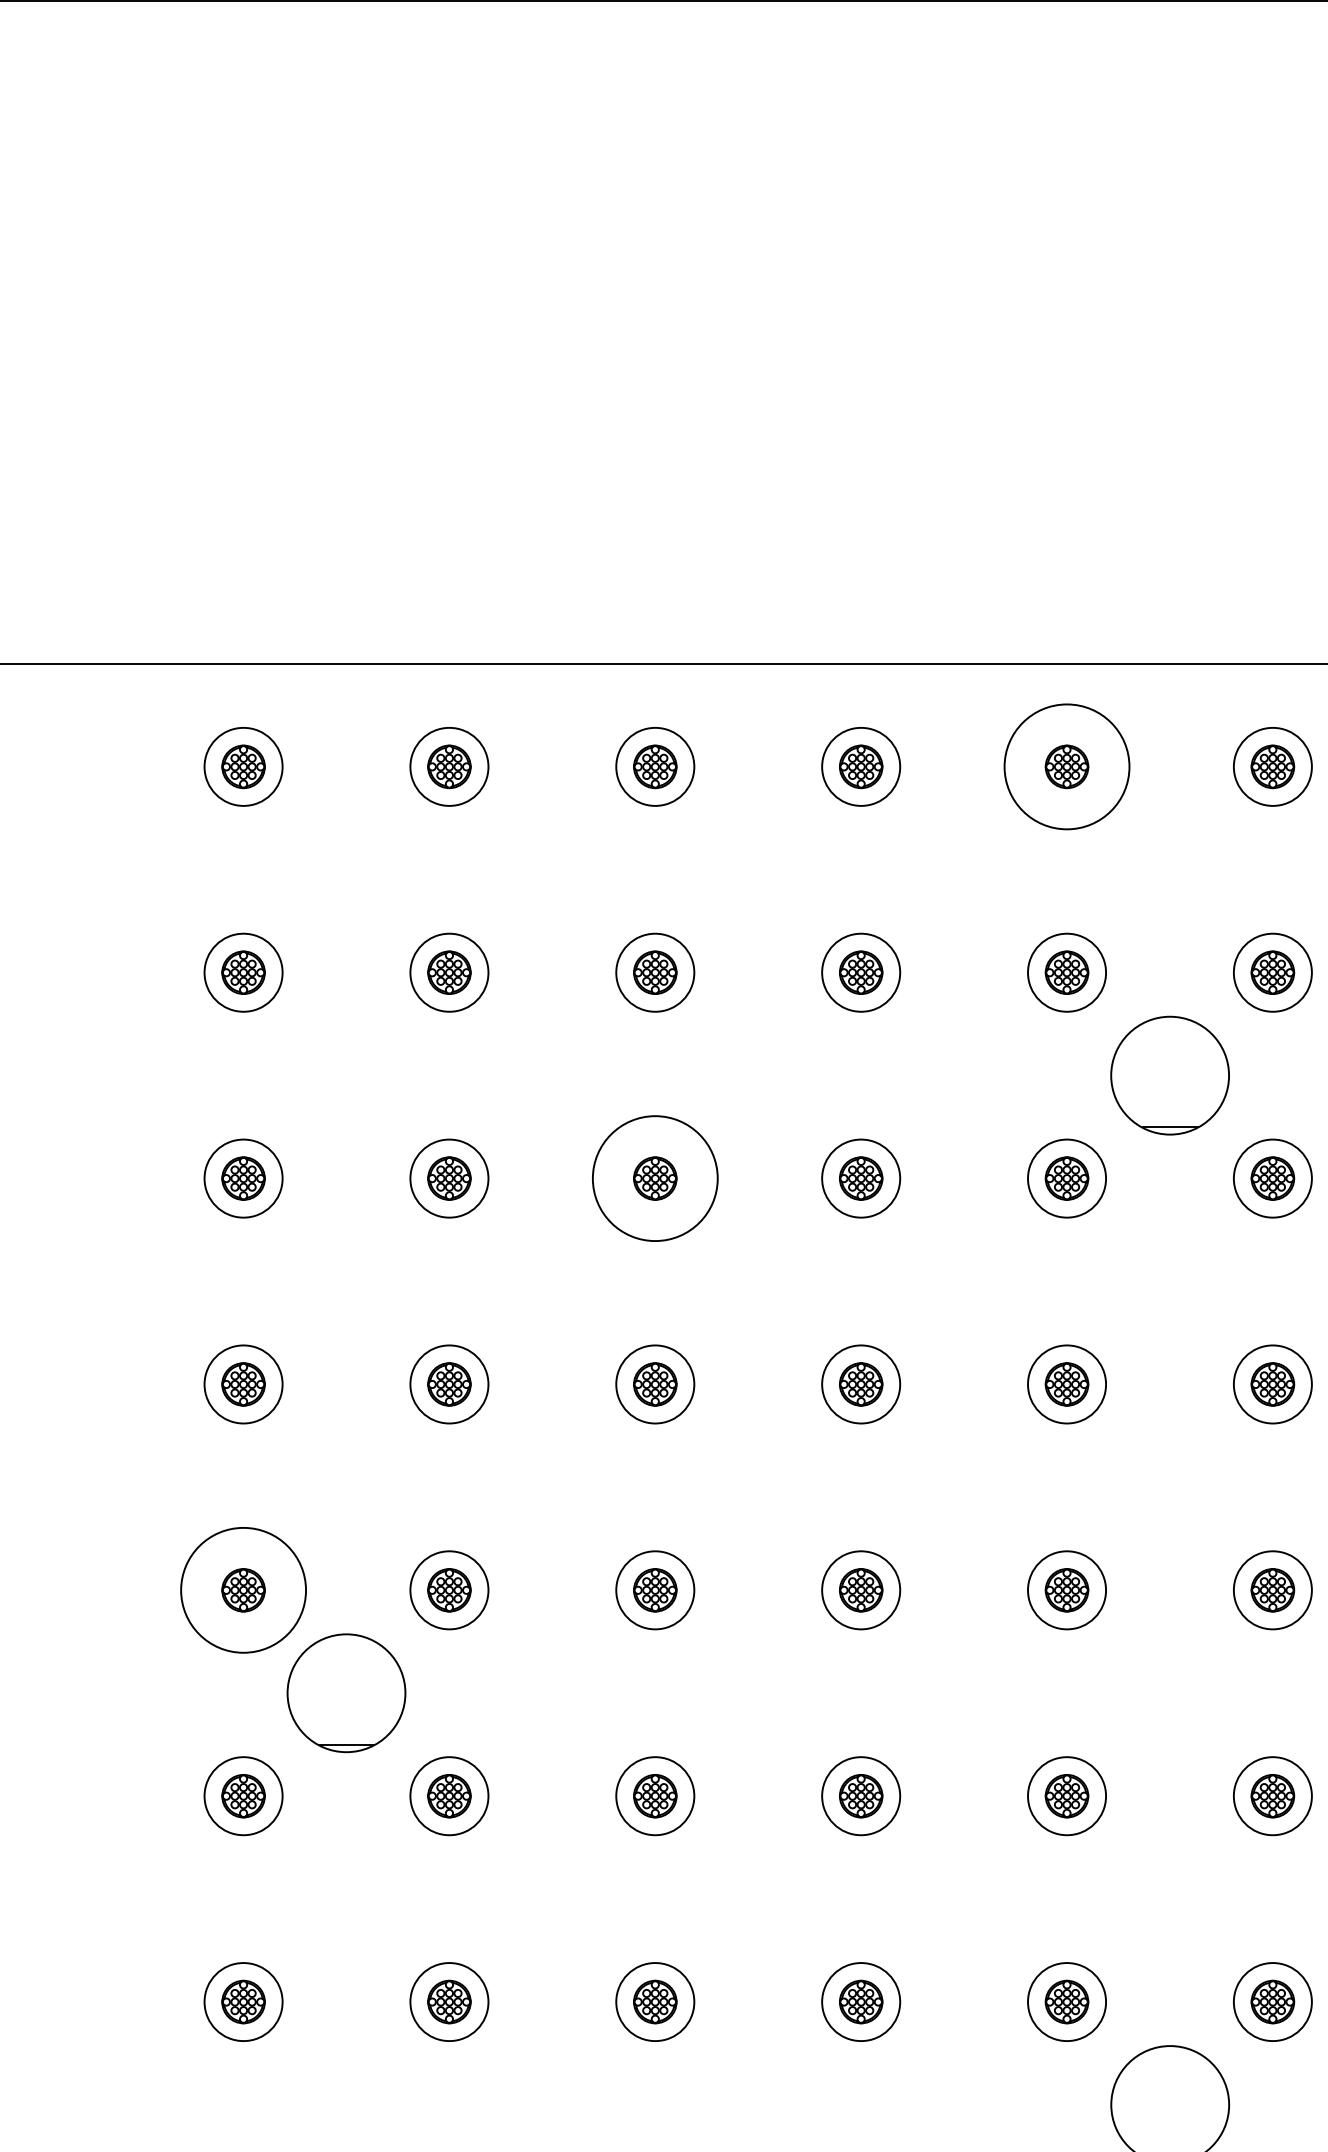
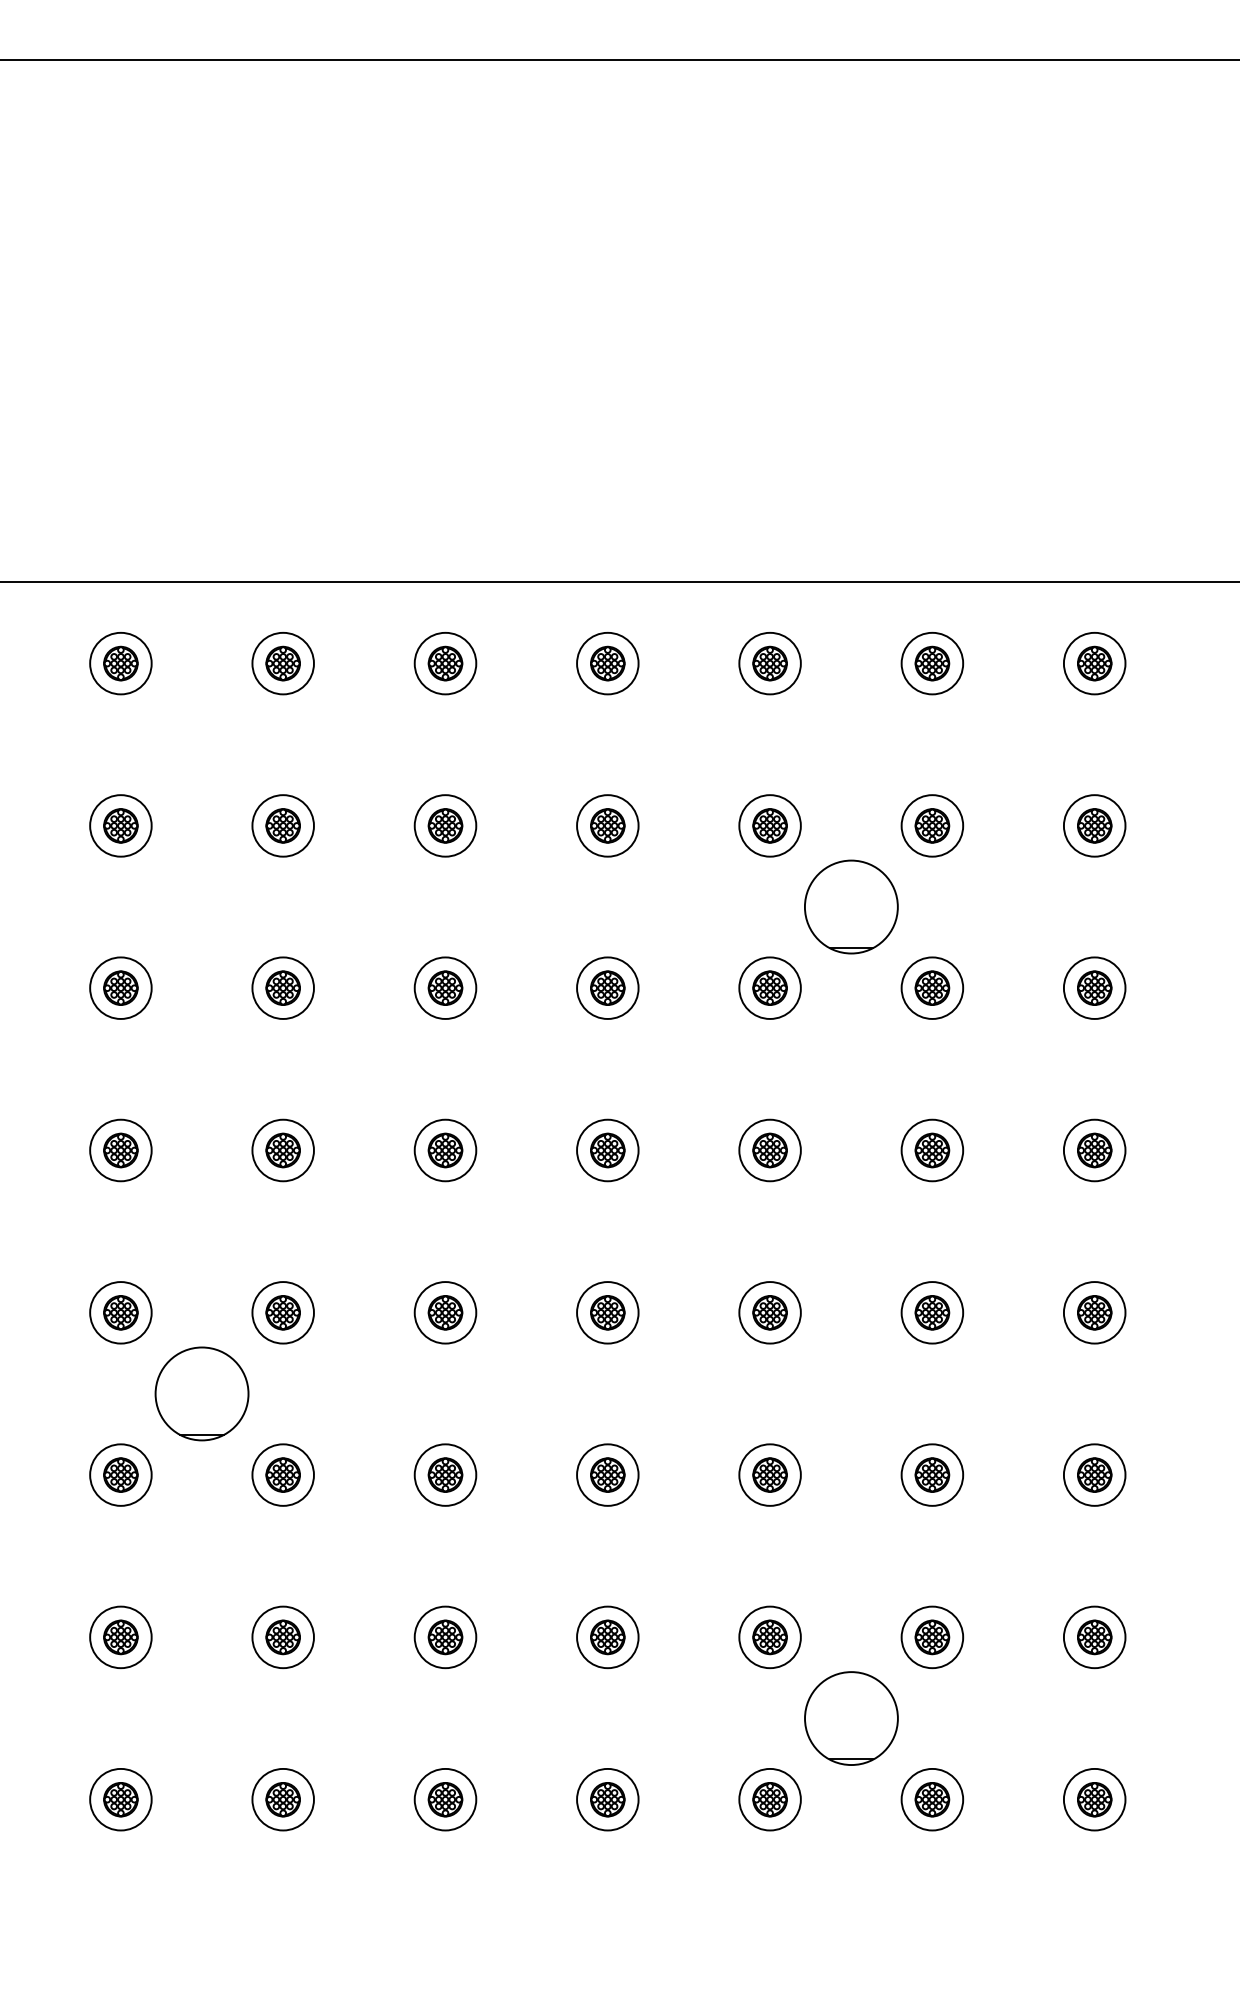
circle: (1066, 766) -> (769, 663), size x0.62
circle: (655, 1177) -> (445, 987), size x0.62
circle: (243, 1589) -> (120, 1312), size x0.62

